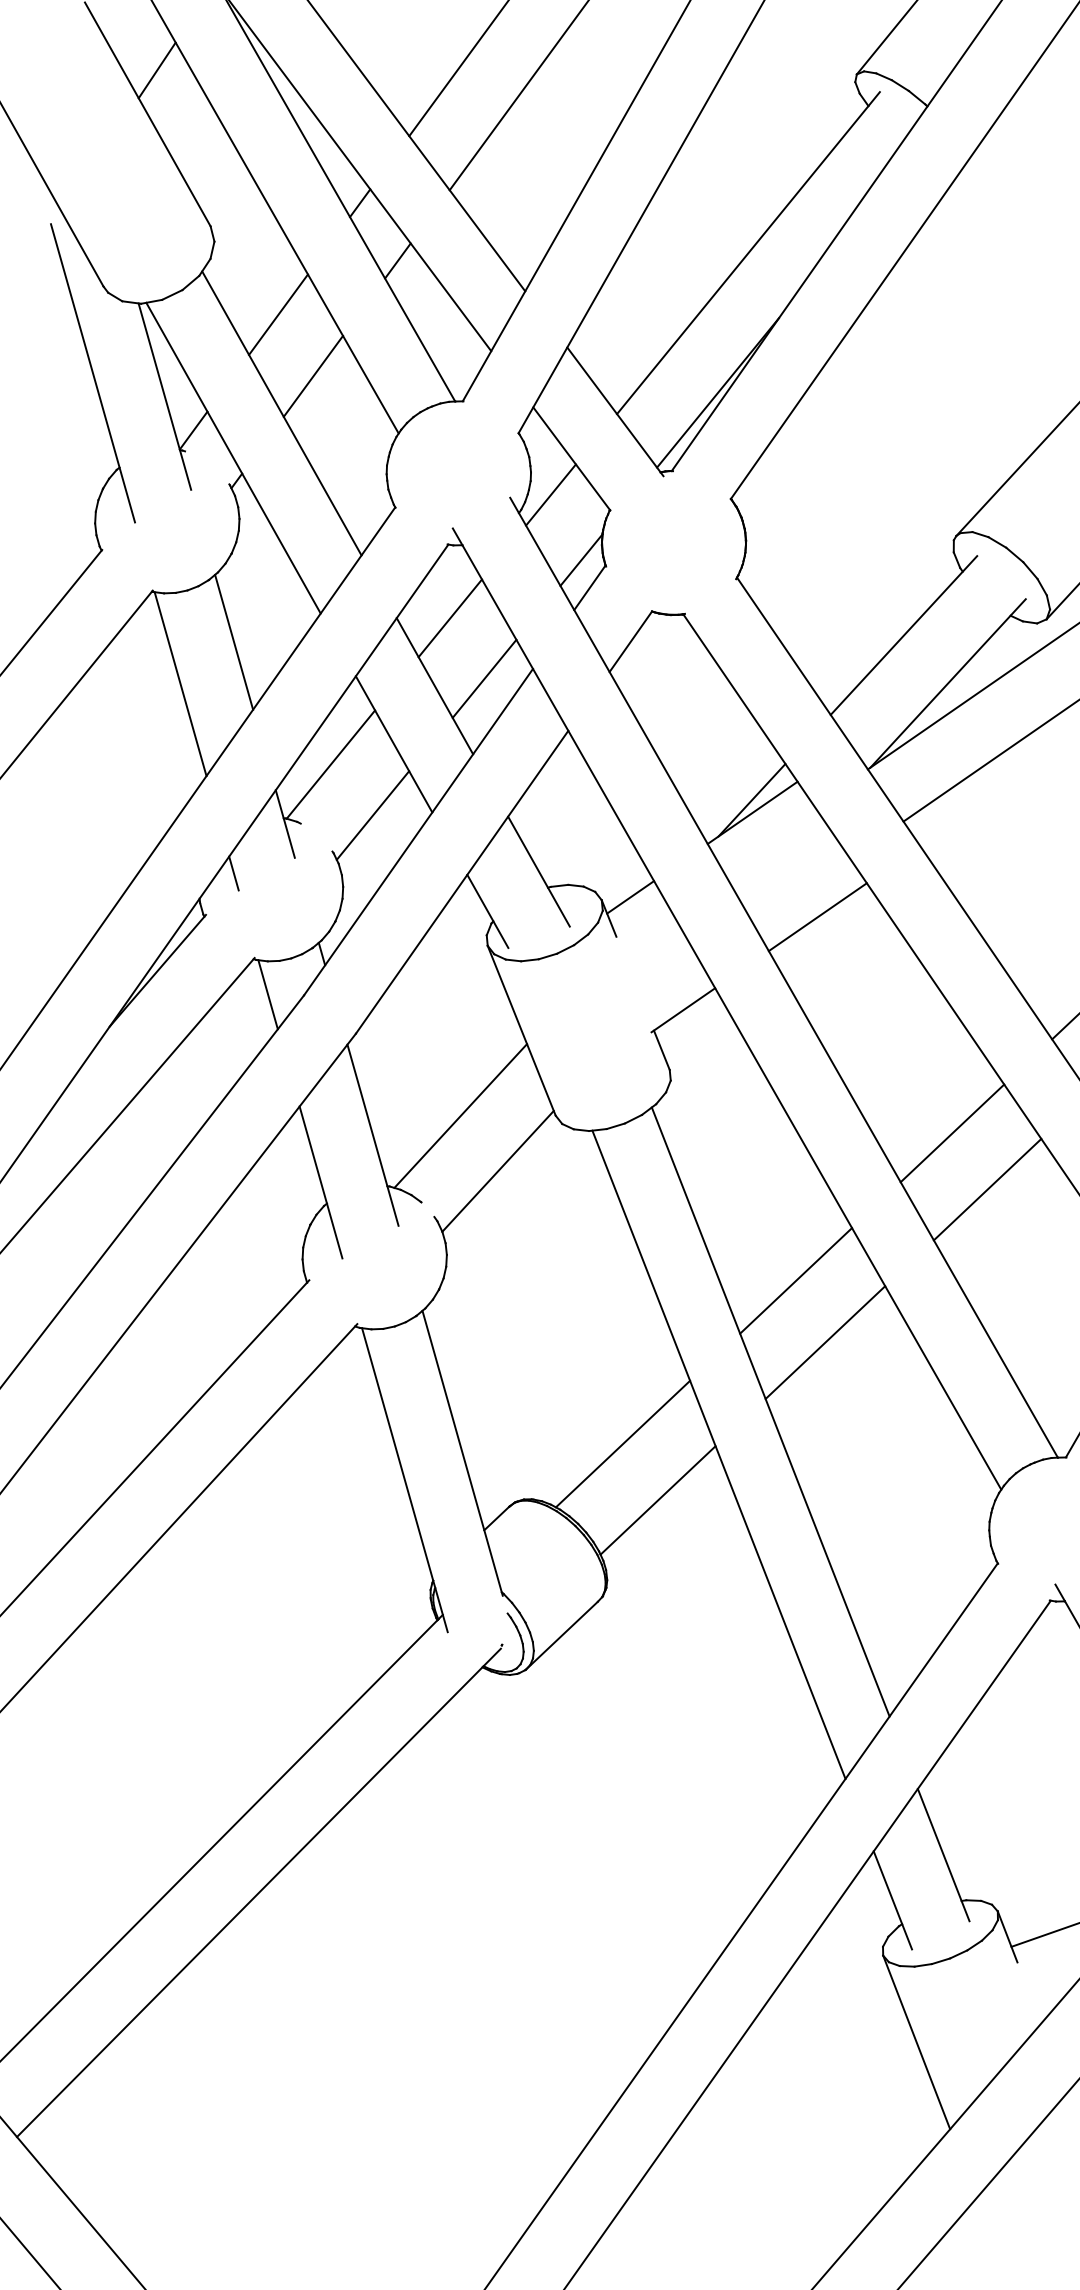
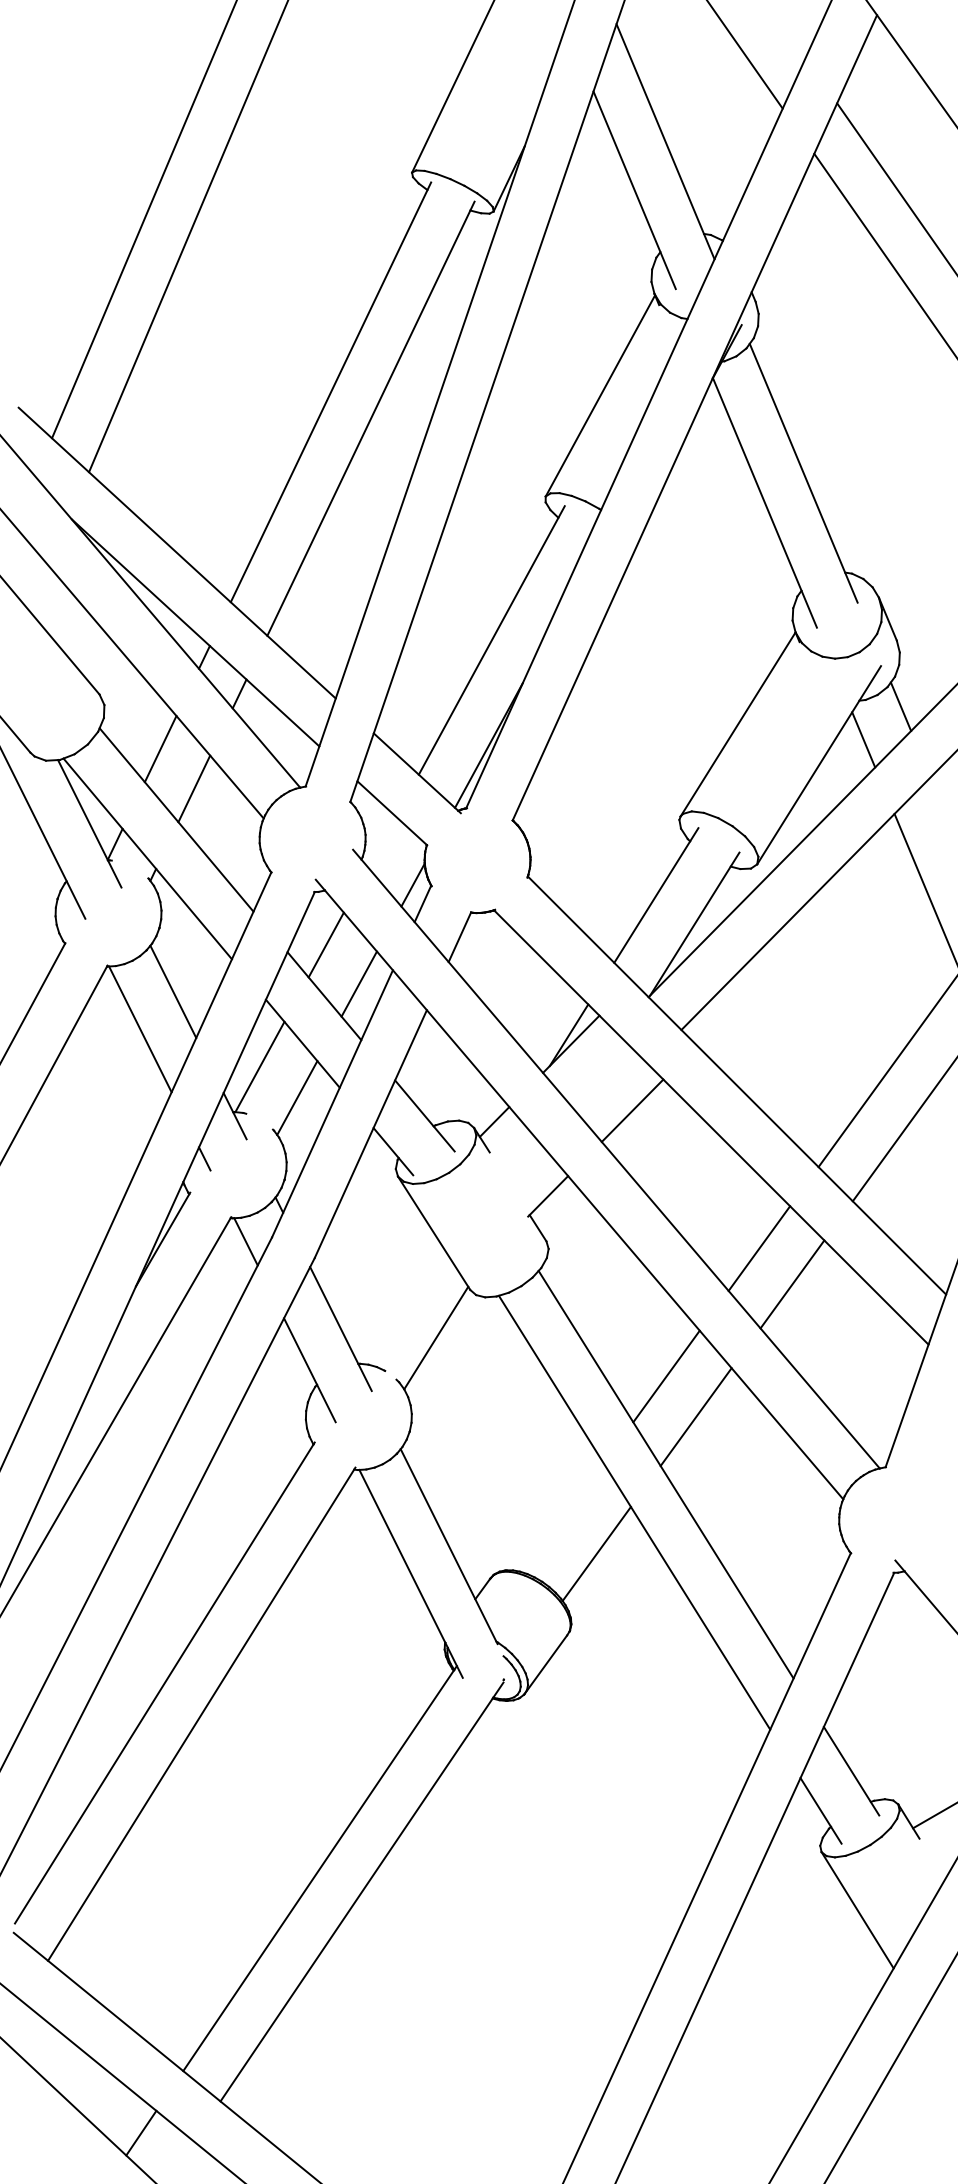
line: (157, 69) -> (39, 588), removed
line: (551, 494) -> (382, 841), removed
line: (460, 1116) -> (401, 1303), removed
line: (622, 1443) -> (563, 1517), removed

